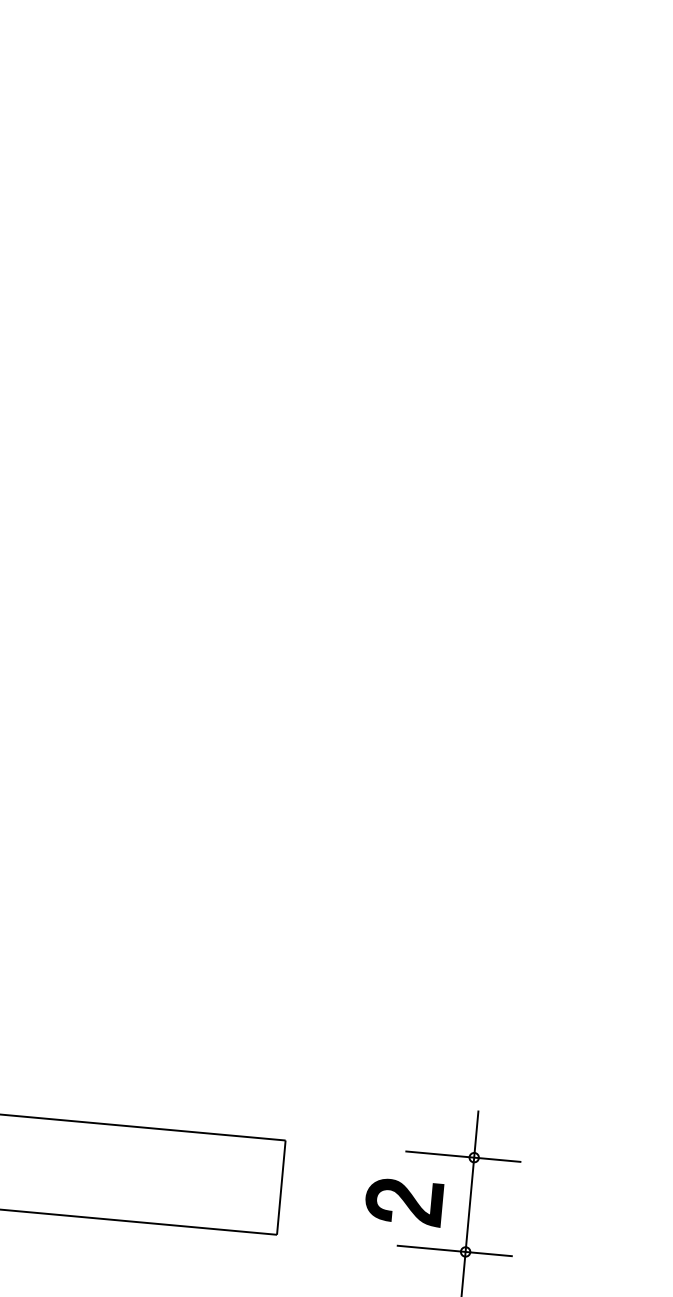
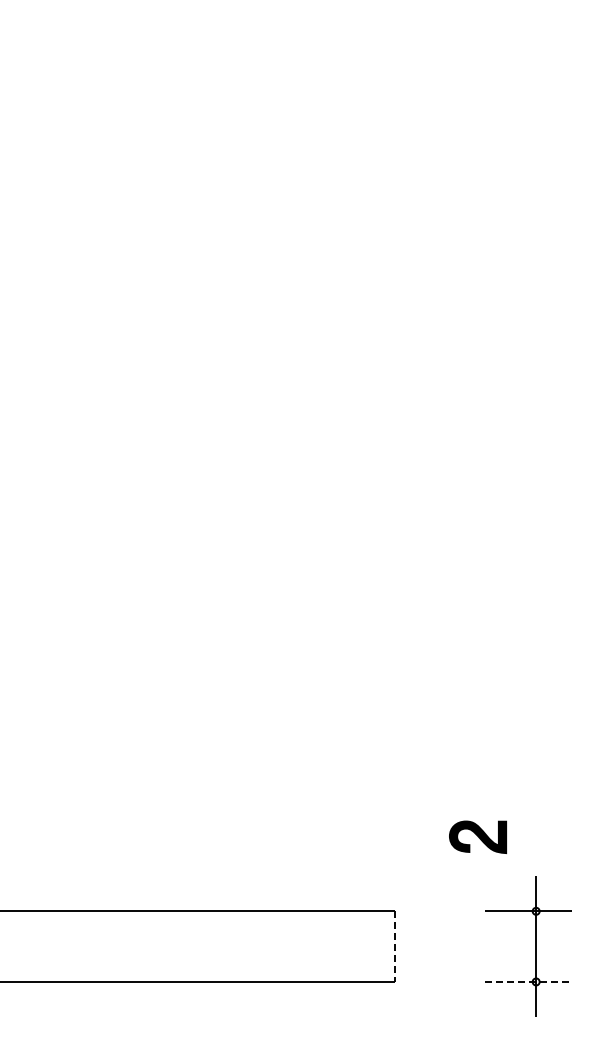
line: (280, 1188) -> (394, 947), solid -> dashed
part: (403, 1201) -> (477, 836), moved
line: (455, 1250) -> (528, 981), solid -> dashed

